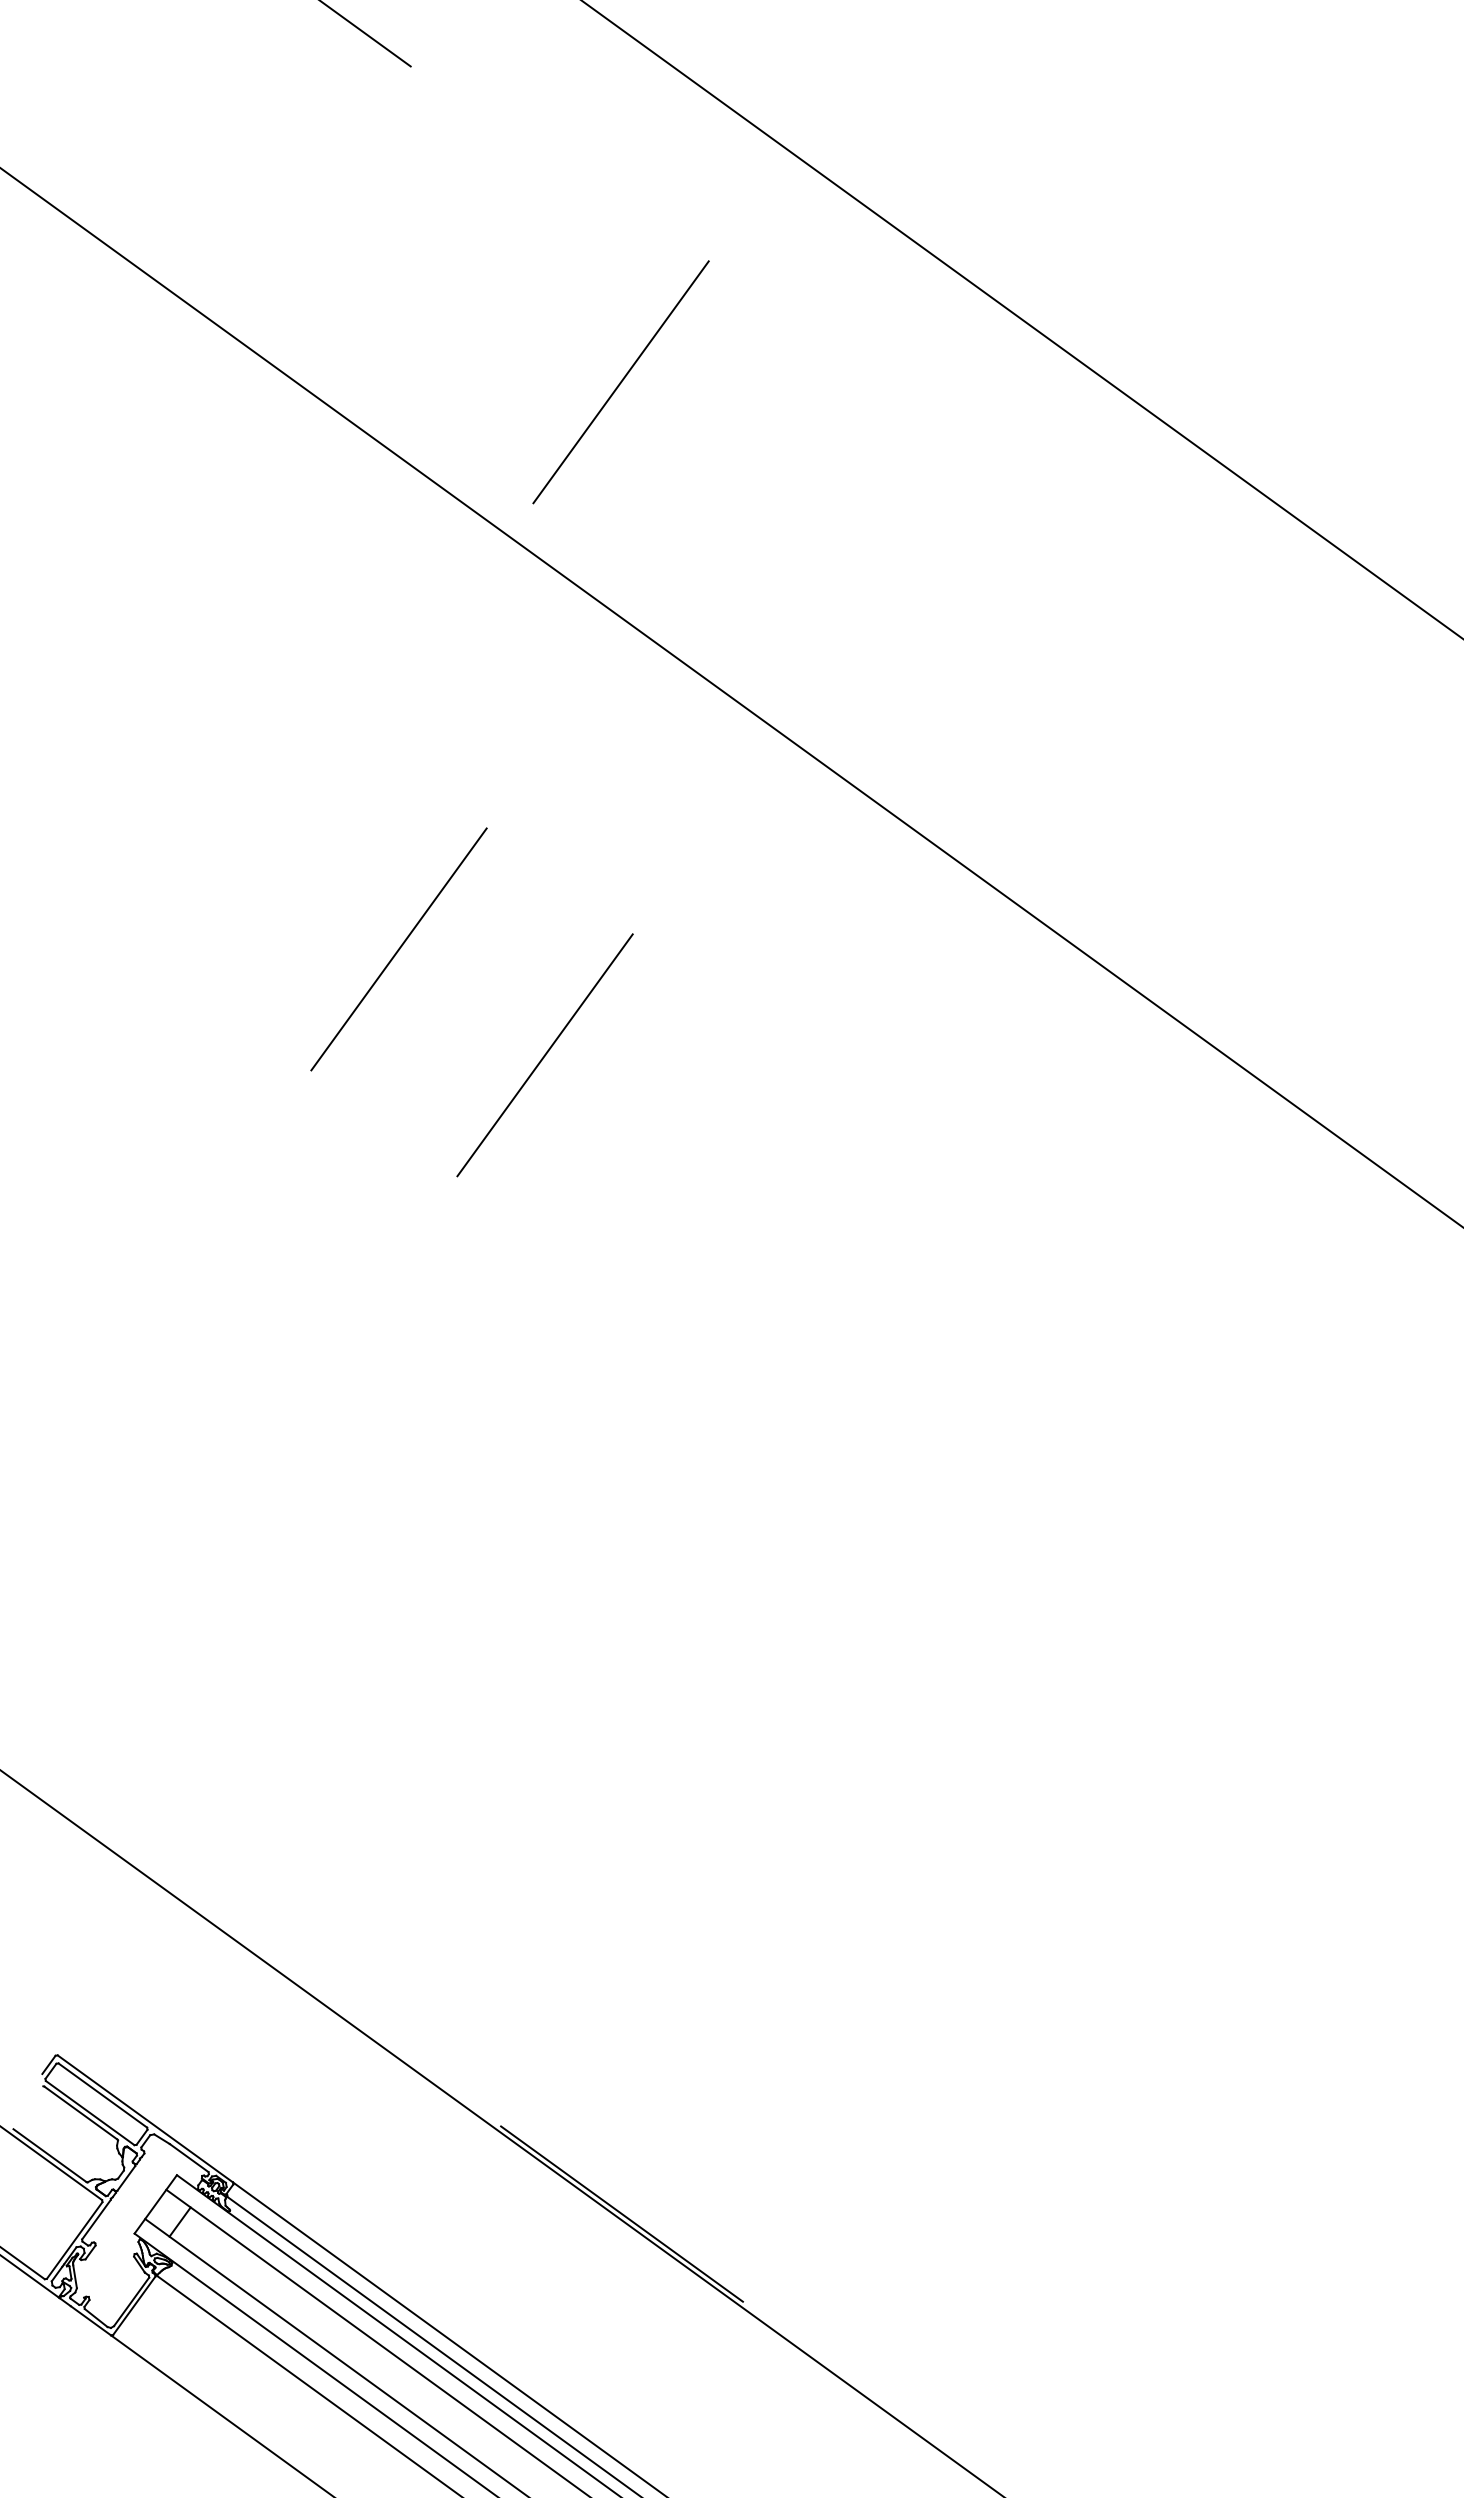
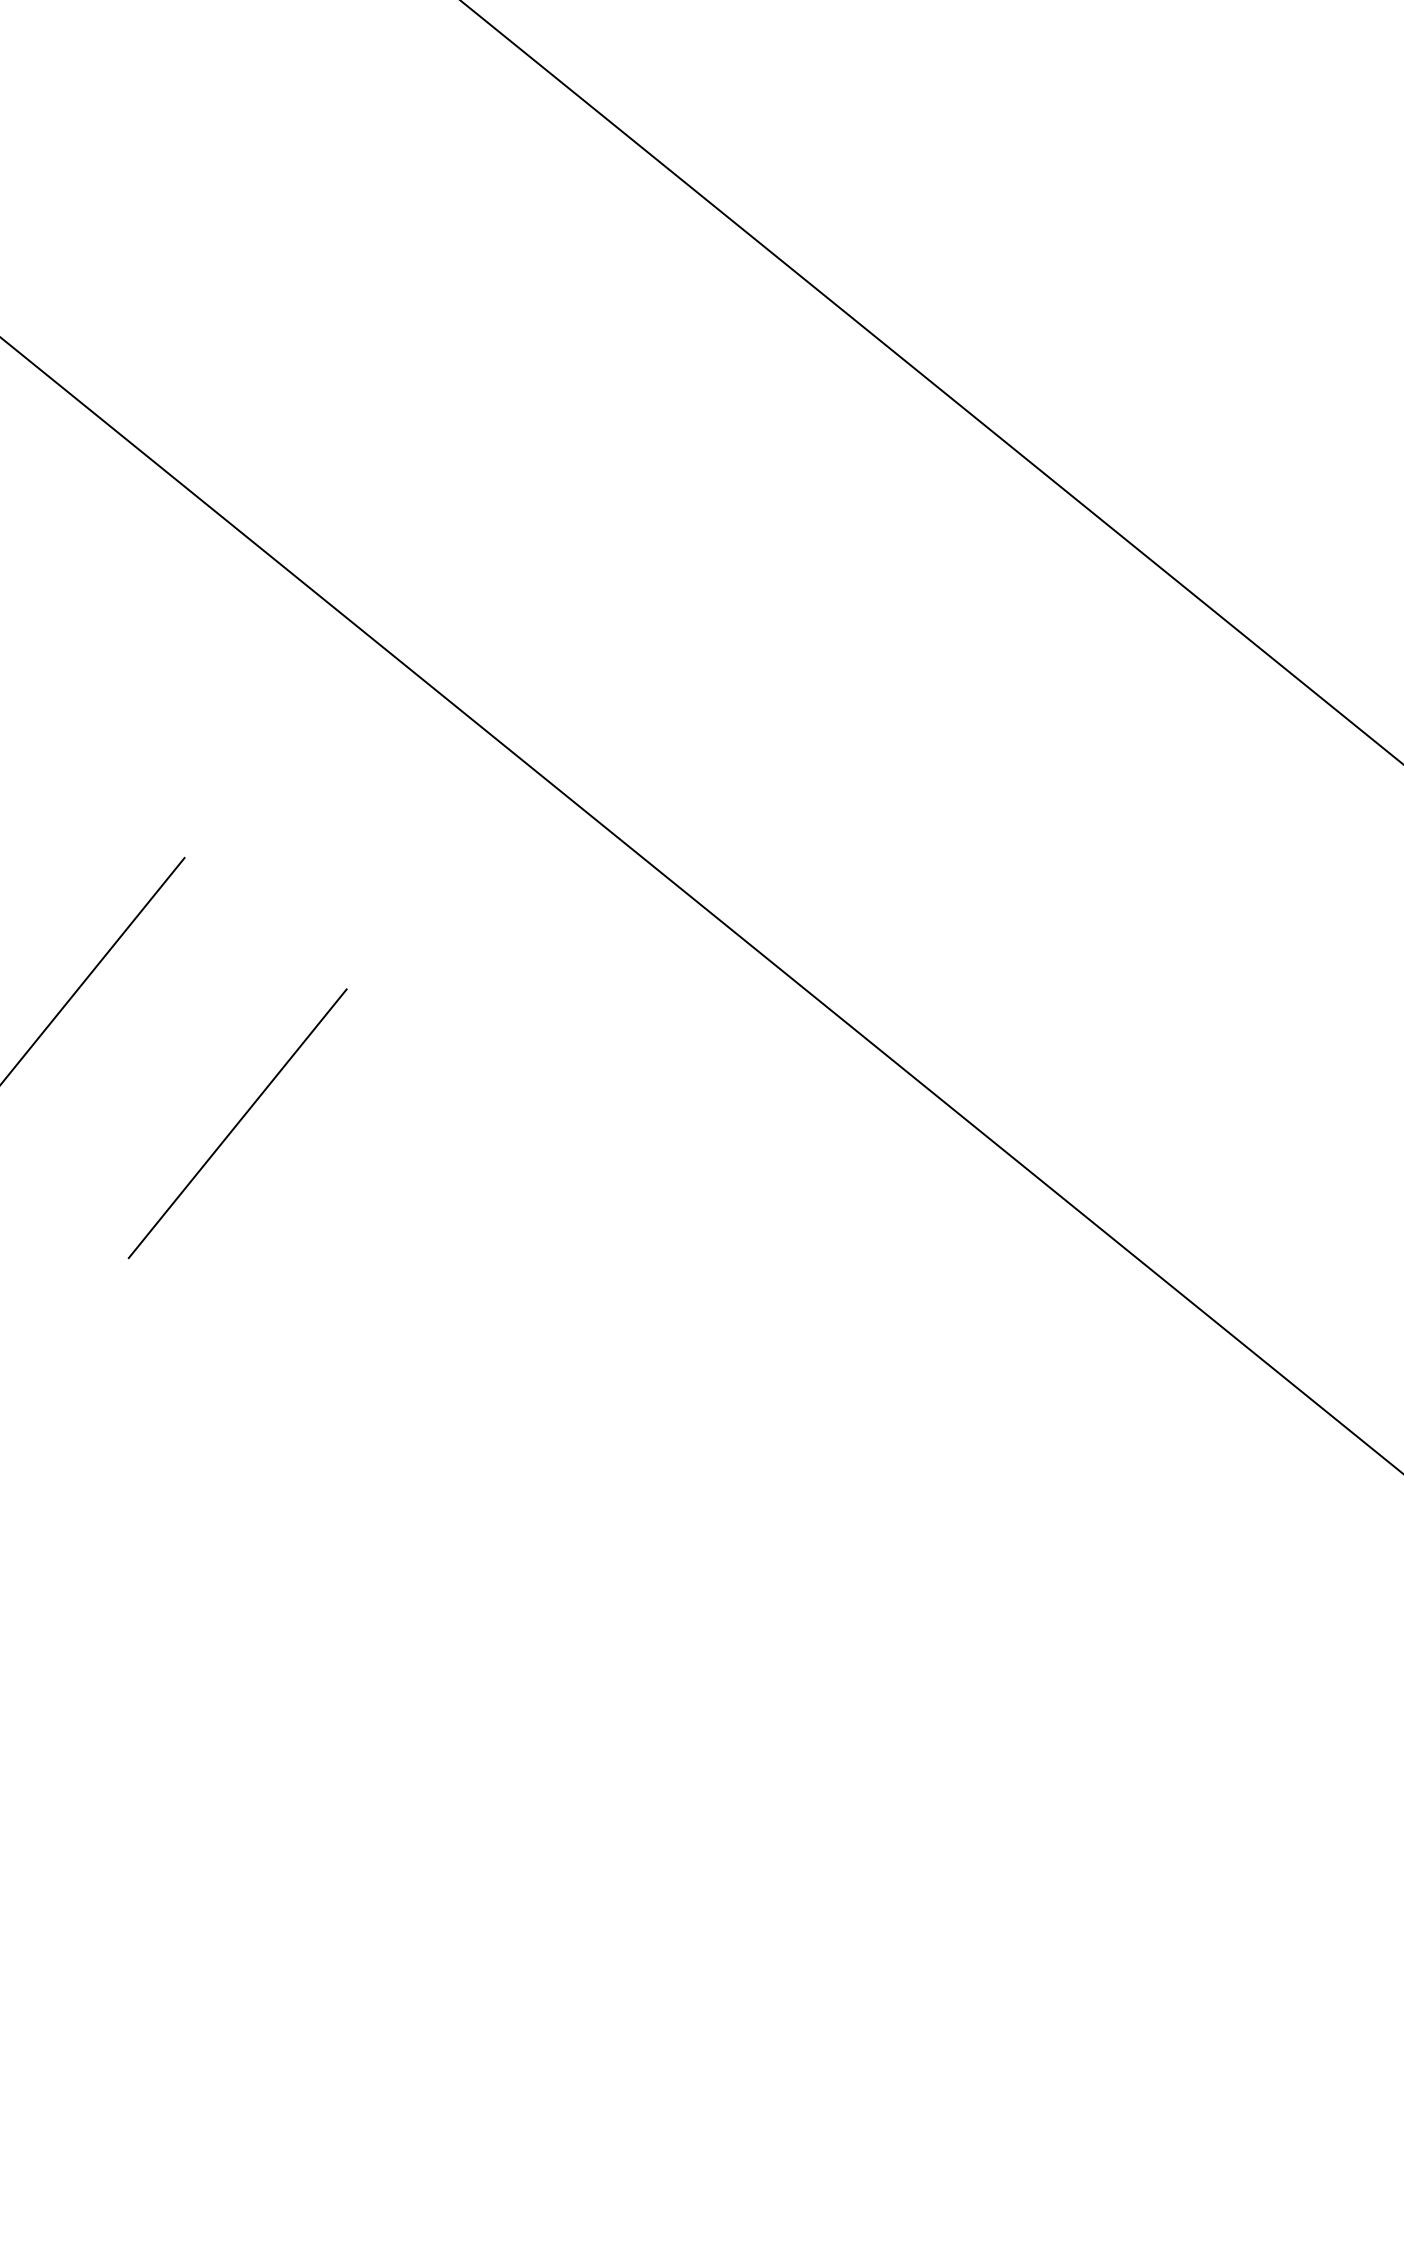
line: (620, 382) -> (366, 351), removed

